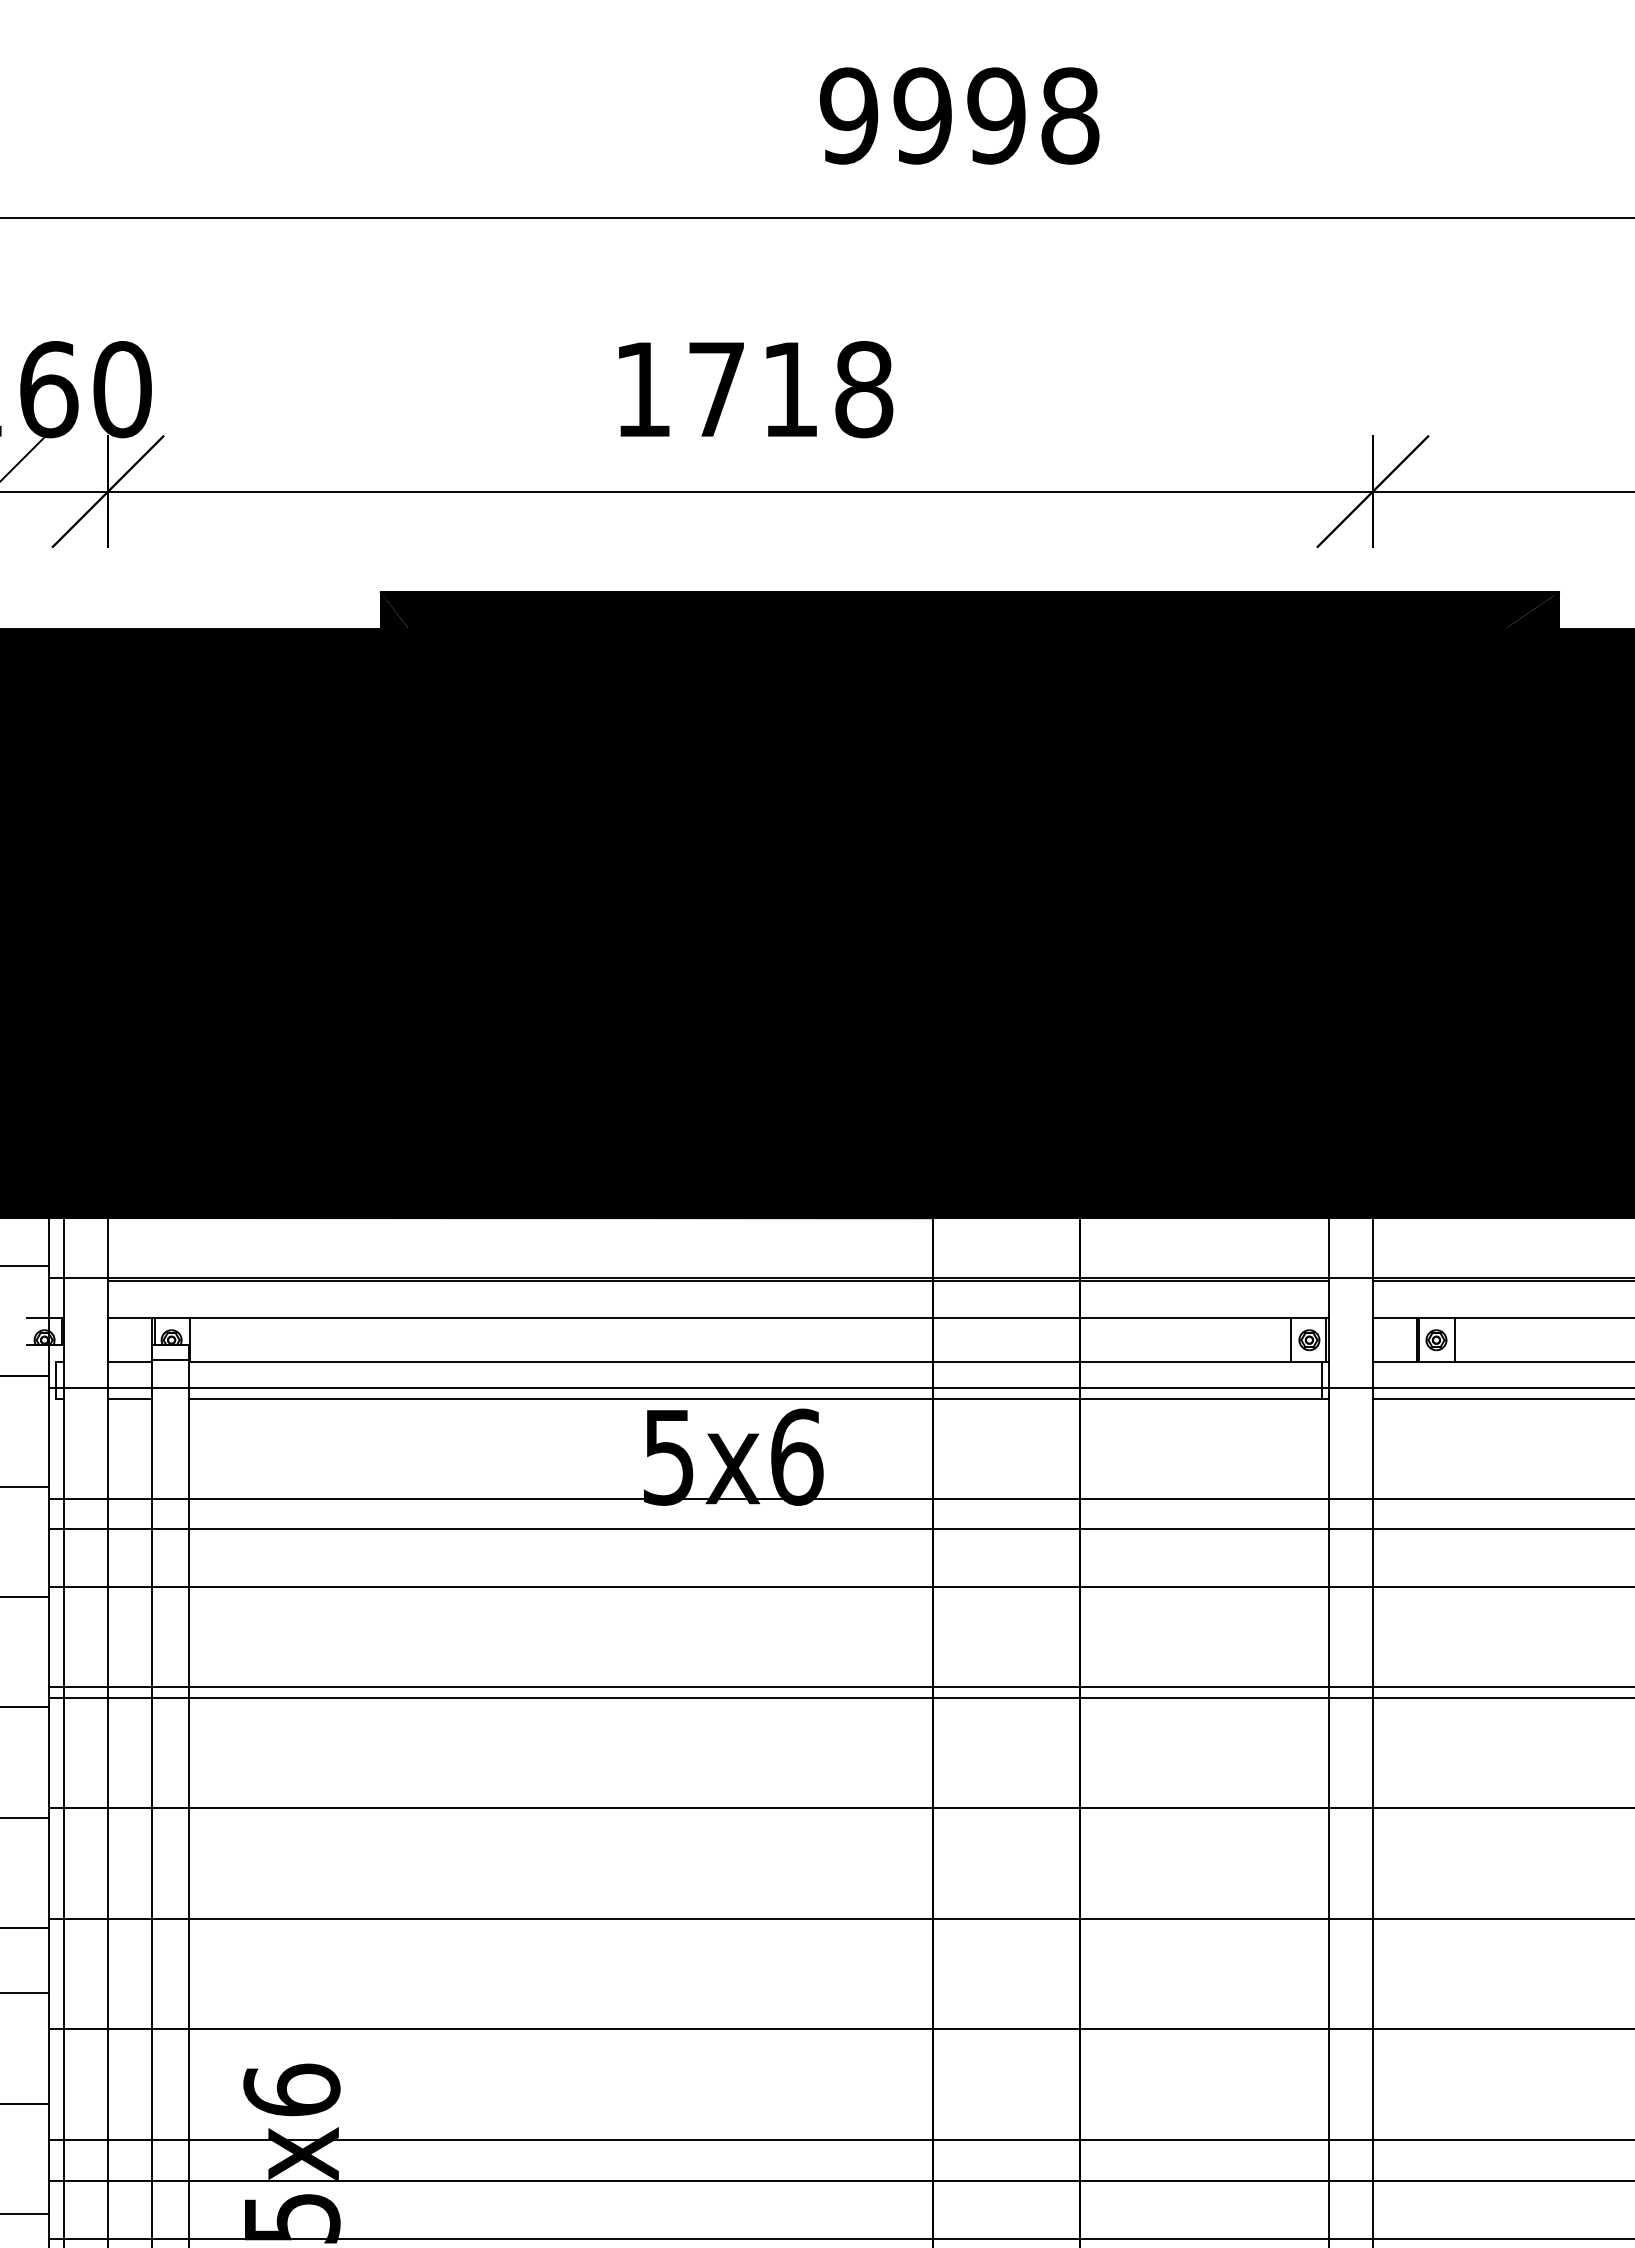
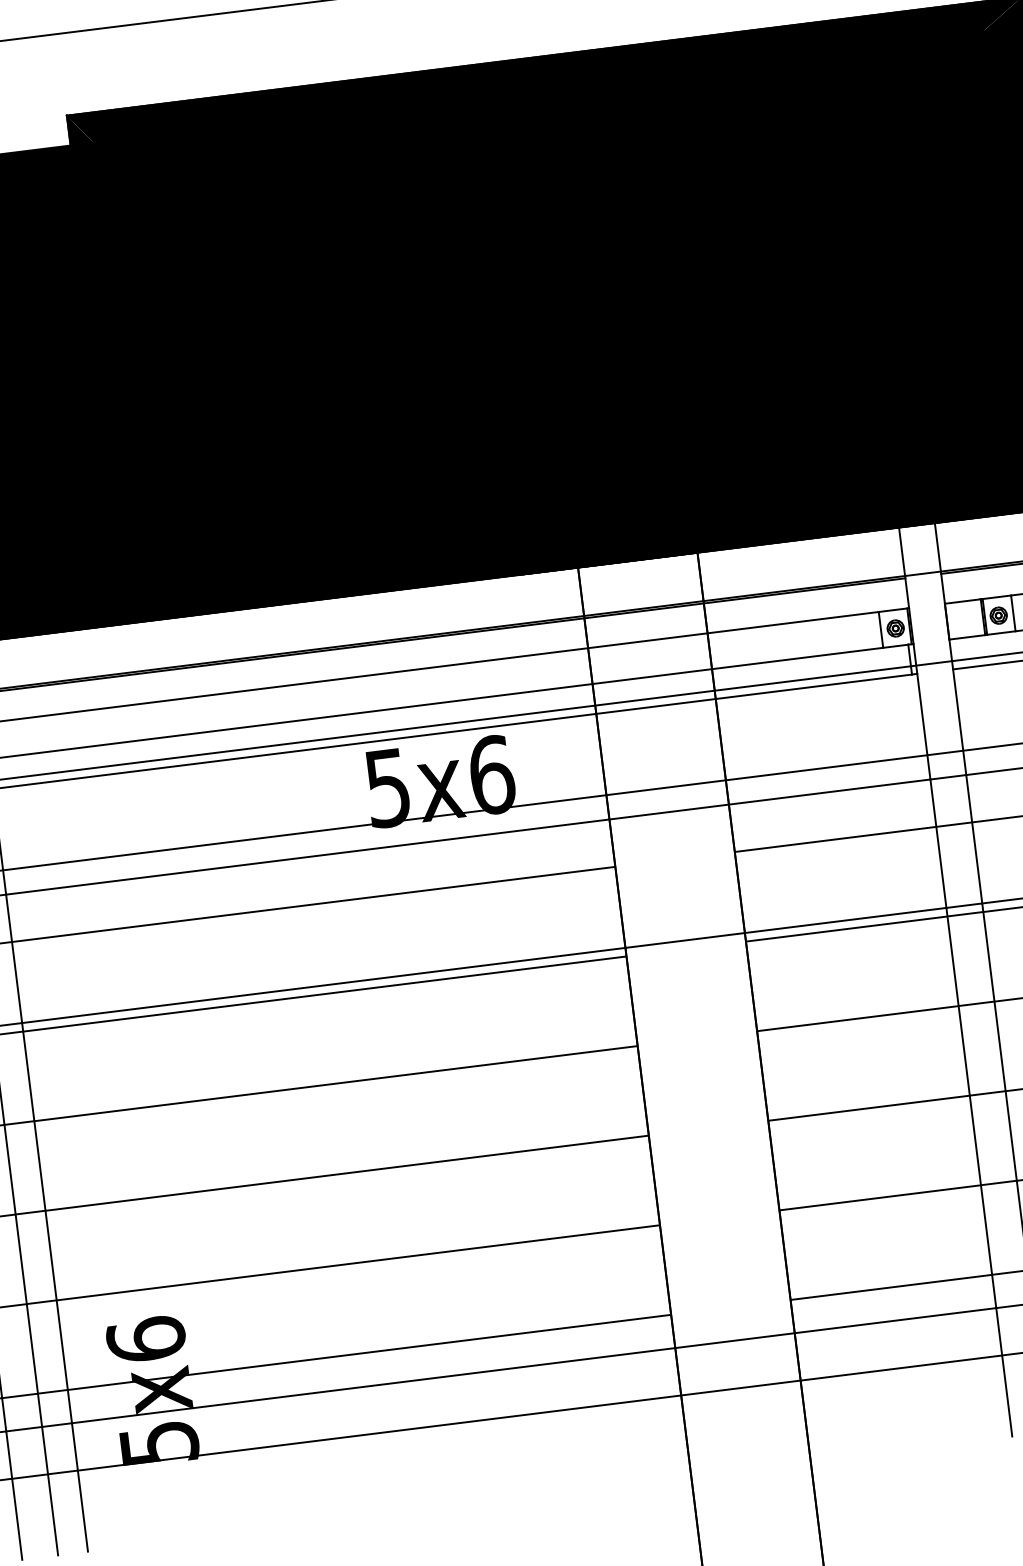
hatch: (1006, 1587) -> (675, 859), removed
hatch: (1006, 1918) -> (708, 1128), removed

